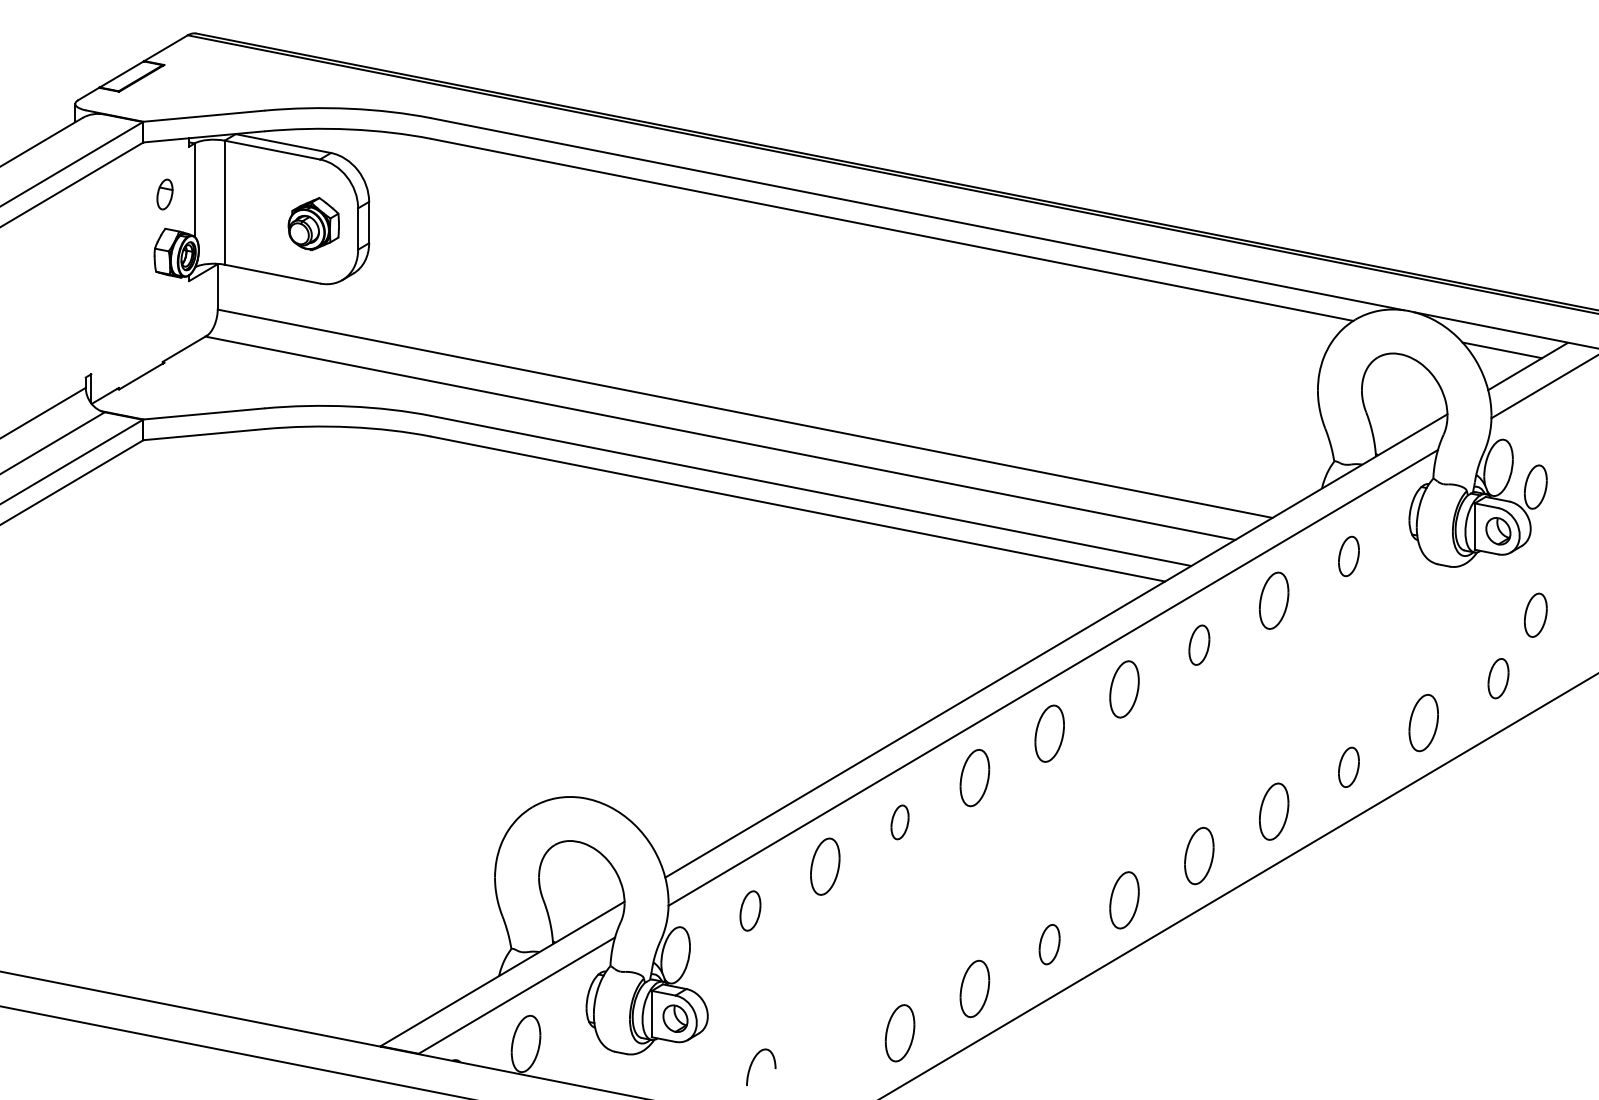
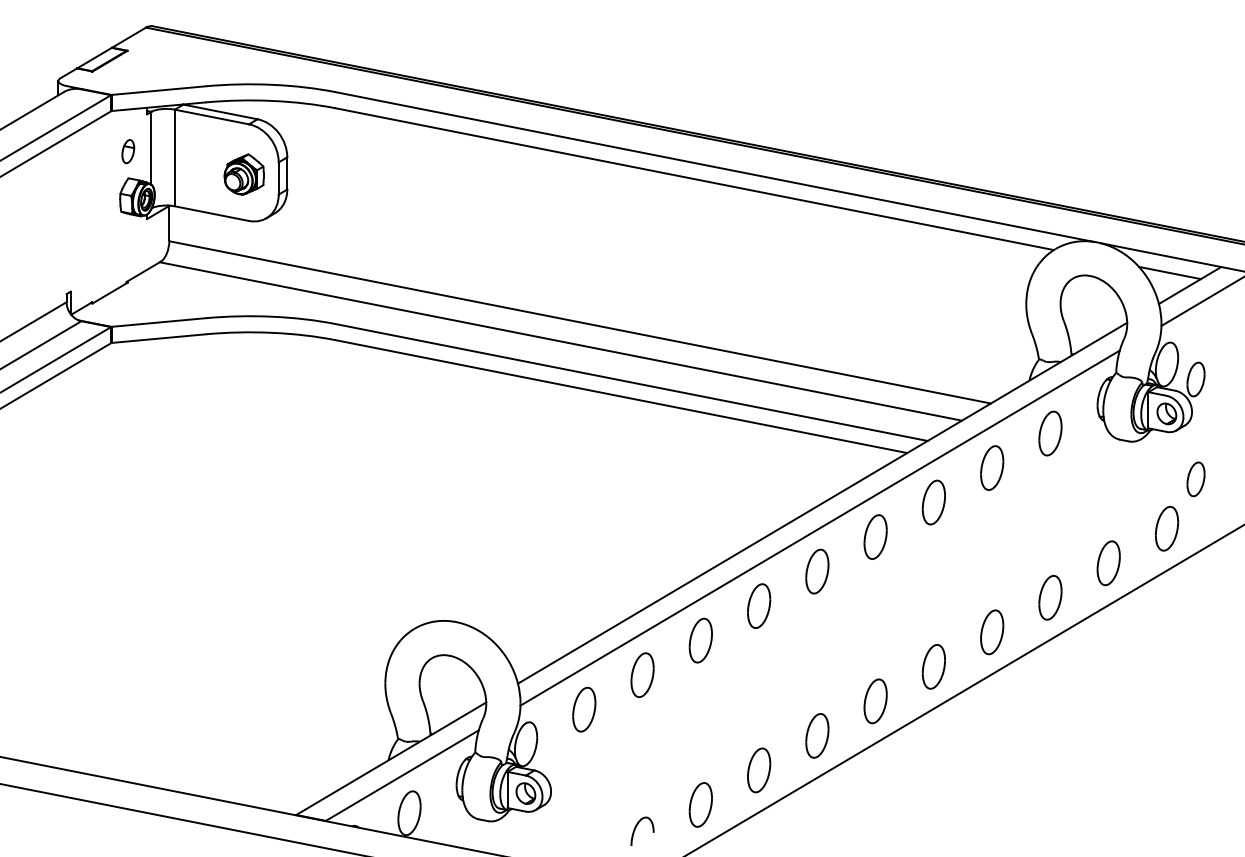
part: (1348, 556) -> (1050, 433), size x1.43
part: (1199, 645) -> (934, 502), size x1.43
part: (1498, 678) -> (1166, 528), size x1.43
part: (1348, 767) -> (1050, 597), size x1.43
part: (899, 822) -> (700, 640), size x1.67
part: (750, 910) -> (584, 709), size x1.43
part: (1049, 944) -> (817, 735), size x1.43
curve: (753, 1062) -> (636, 827), moved

